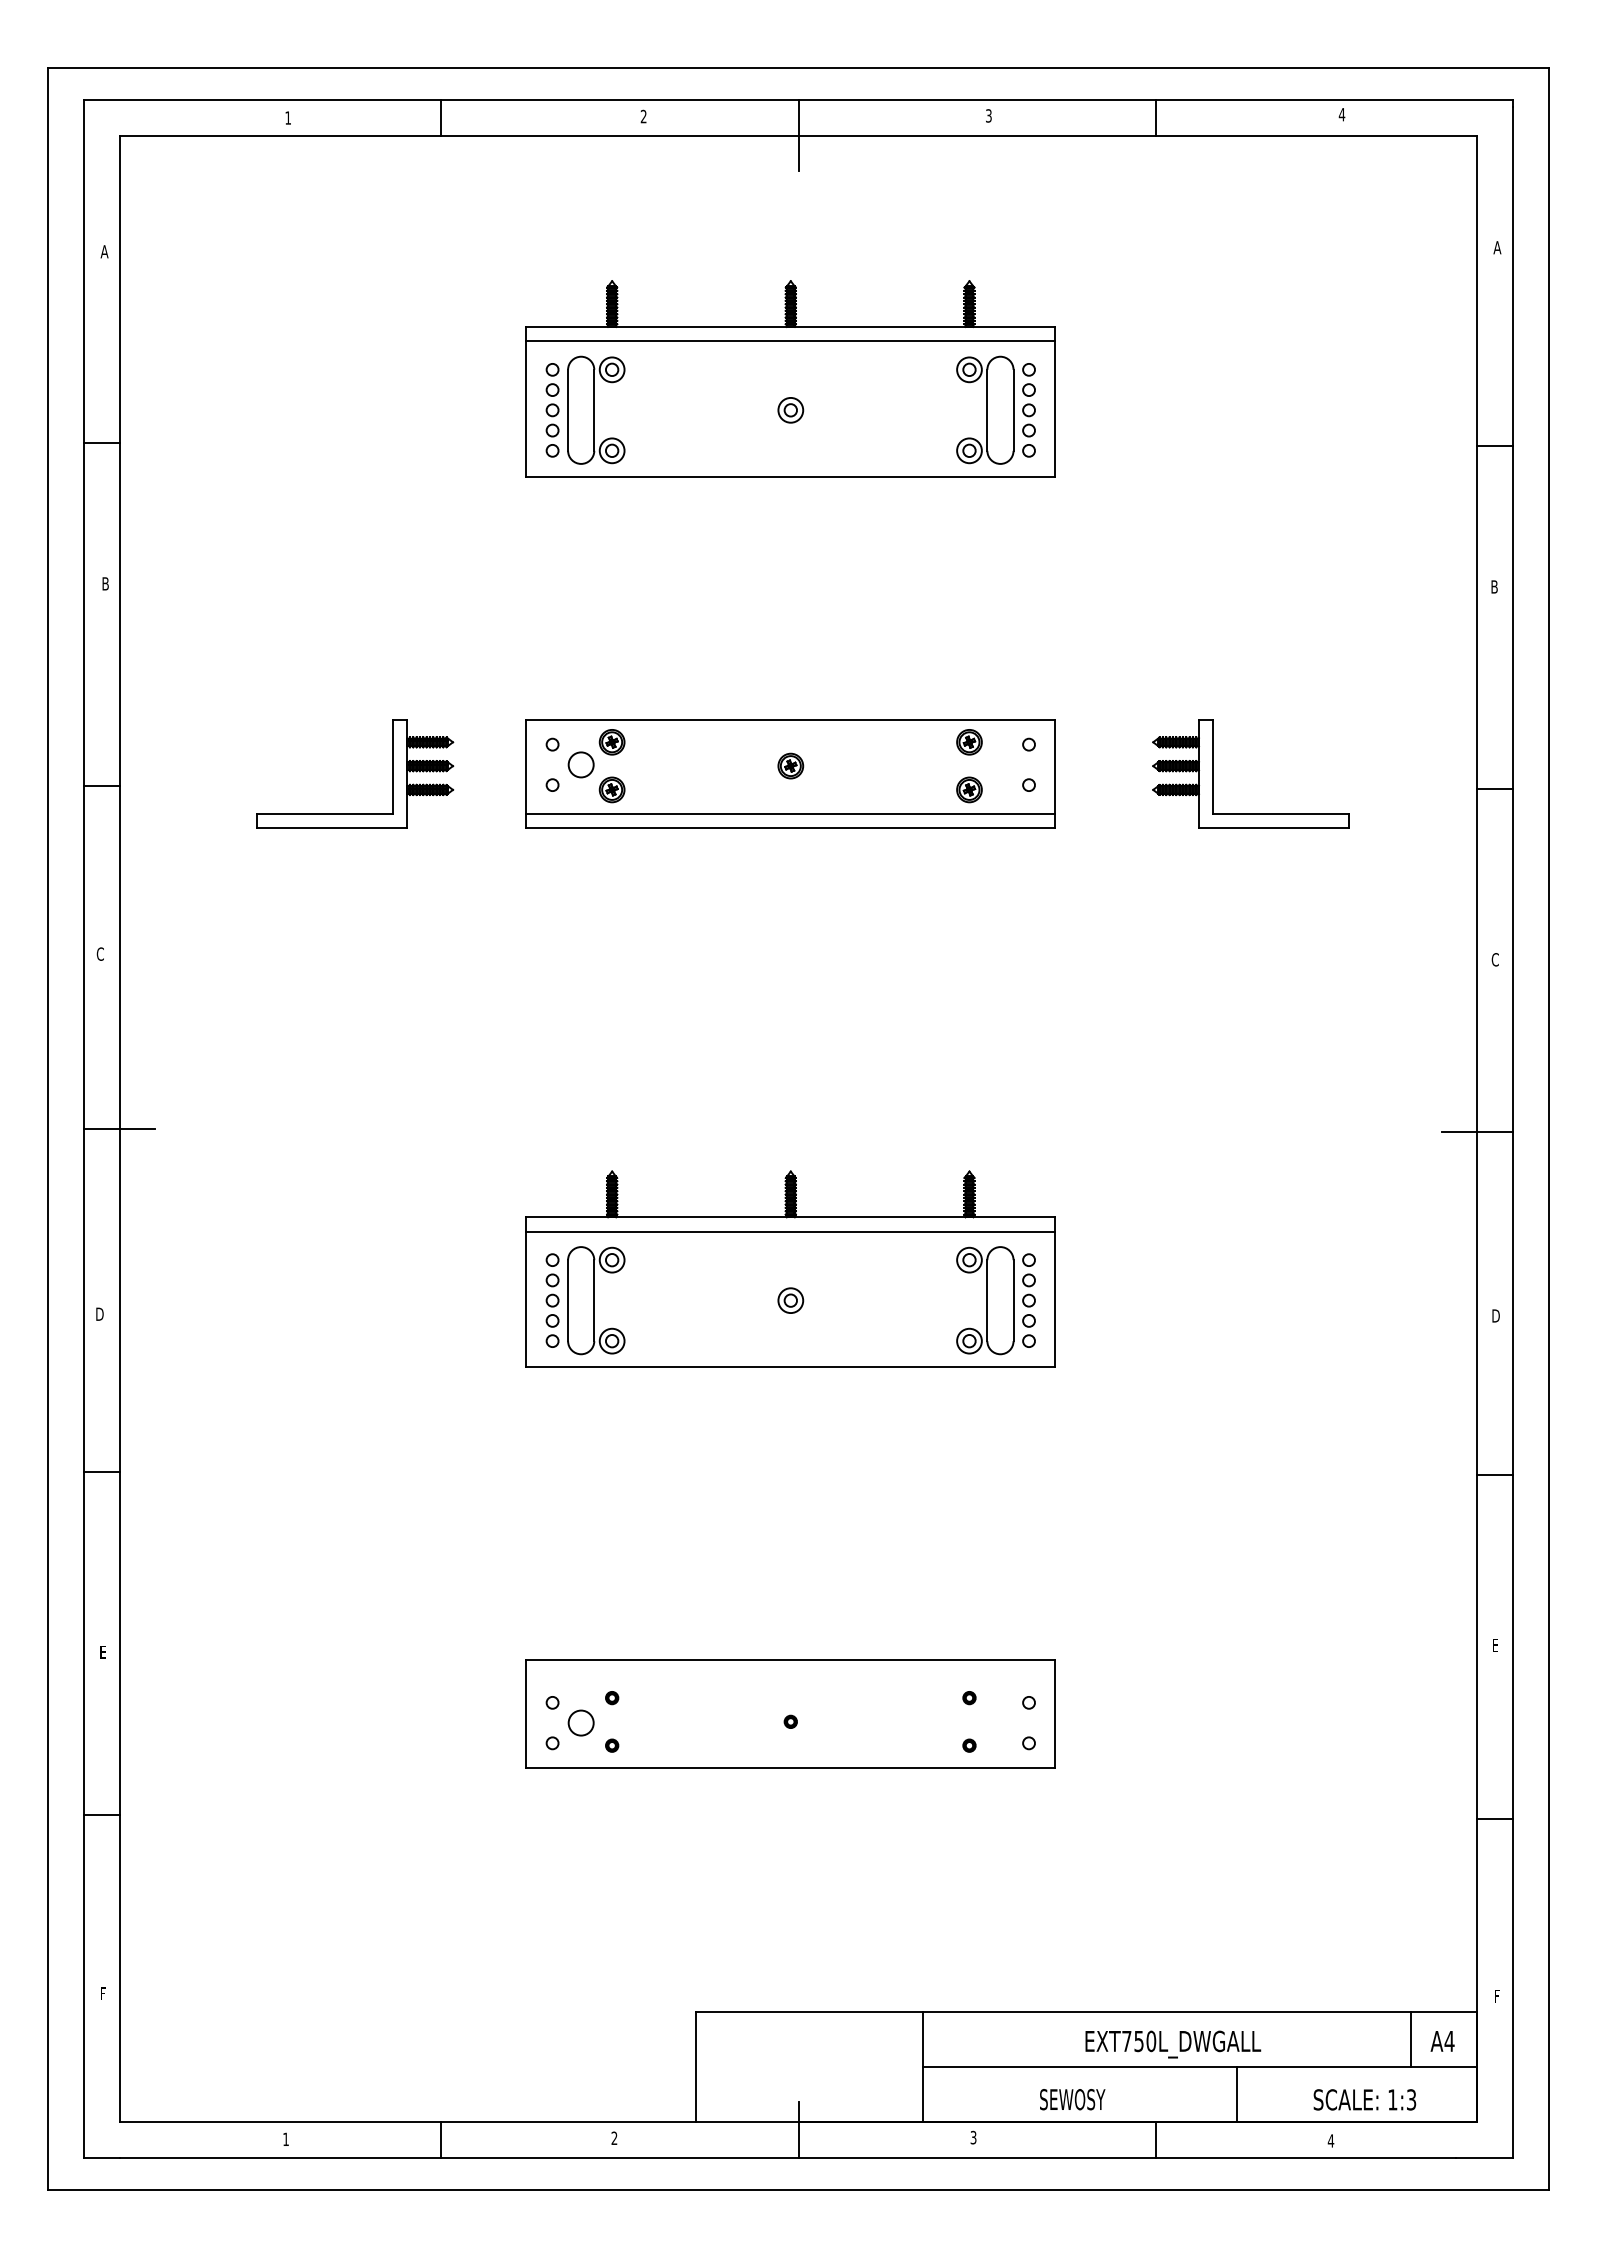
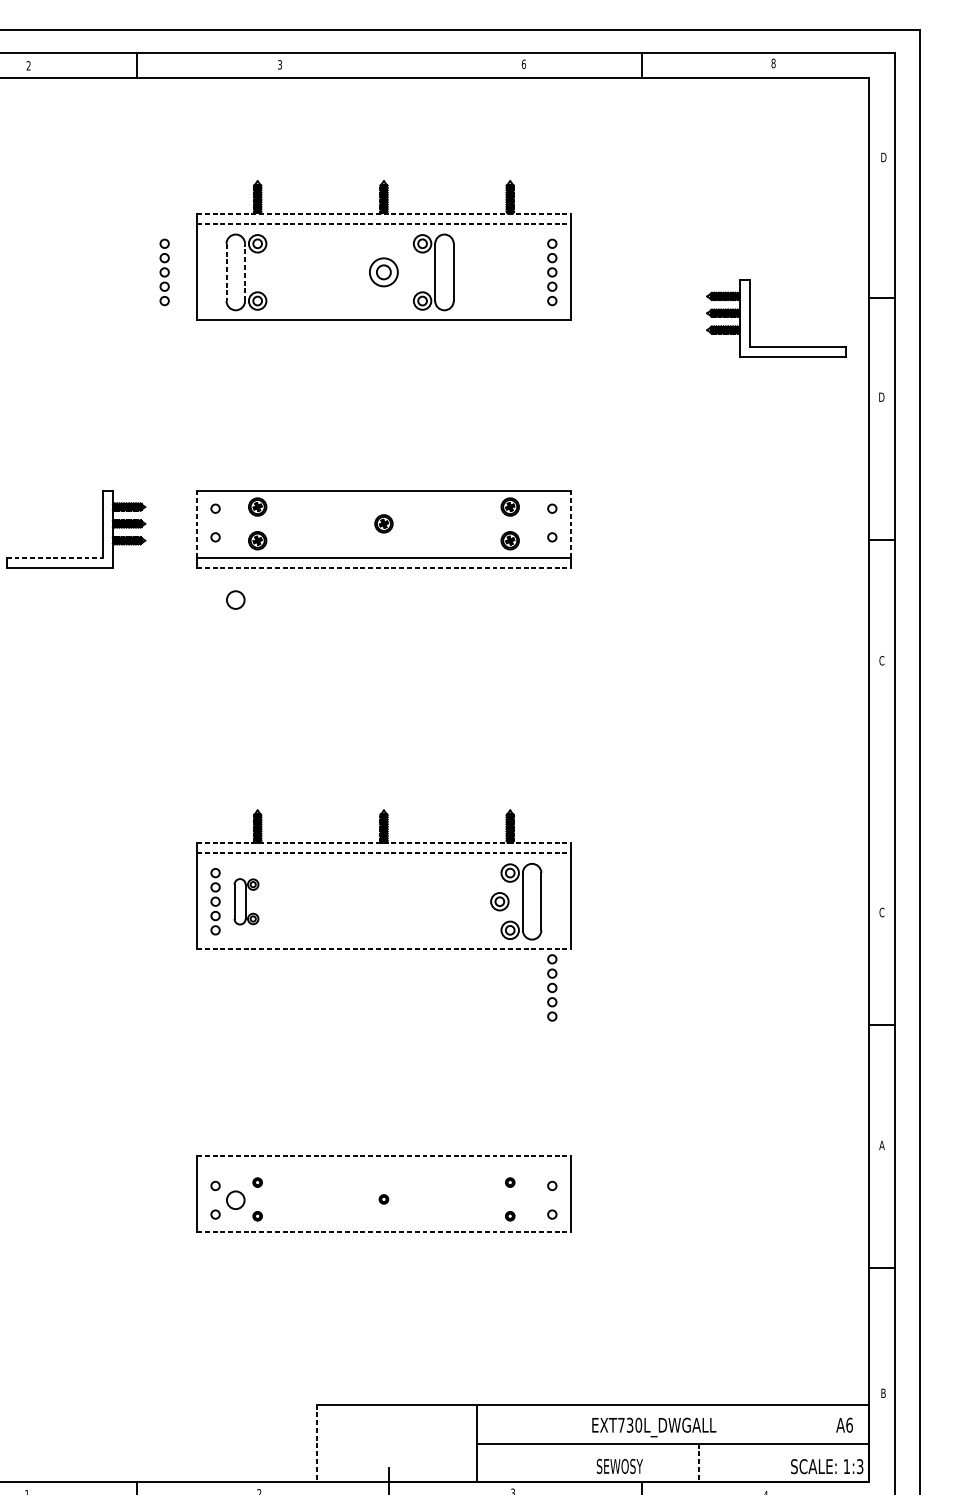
text: (1341, 114) -> (773, 63), 4 -> 8
text: (988, 115) -> (523, 64), 3 -> 6
text: (643, 116) -> (279, 64), 2 -> 3
text: (287, 117) -> (28, 65), 1 -> 2
line: (798, 135) -> (389, 78), removed
text: (1497, 247) -> (883, 157), A -> D
line: (791, 326) -> (384, 213), solid -> dashed
line: (791, 341) -> (384, 223), solid -> dashed
line: (594, 409) -> (245, 271), solid -> dashed
part: (985, 409) -> (433, 271), moved
part: (552, 410) -> (164, 272), moved
line: (568, 410) -> (226, 272), solid -> dashed
part: (790, 410) -> (383, 272), size x1.6
text: (1495, 587) -> (882, 397), B -> D
circle: (580, 764) -> (235, 599), moved
line: (526, 766) -> (197, 524), solid -> dashed
line: (1055, 766) -> (571, 524), solid -> dashed
part: (1213, 773) -> (749, 318), moved
line: (325, 813) -> (55, 557), solid -> dashed
line: (791, 828) -> (384, 567), solid -> dashed
line: (1477, 1132) -> (869, 782), removed
line: (791, 1217) -> (384, 842), solid -> dashed
line: (791, 1231) -> (384, 852), solid -> dashed
part: (596, 1300) -> (246, 901), size x0.6
part: (790, 1300) -> (499, 901), moved
part: (1028, 1300) -> (551, 987), moved
text: (1495, 1315) -> (882, 912), D -> C
line: (791, 1367) -> (384, 948), solid -> dashed
text: (1495, 1644) -> (882, 1144), E -> A
line: (791, 1659) -> (384, 1155), solid -> dashed
line: (791, 1768) -> (384, 1232), solid -> dashed
text: (1497, 1995) -> (883, 1392), F -> B
line: (1410, 2039) -> (821, 1423), removed
text: (1139, 2040) -> (630, 1424), EXT750L_DWGALL -> EXT730L_DWGALL
text: (1449, 2041) -> (849, 1425), A4 -> A6
line: (696, 2067) -> (317, 1443), solid -> dashed
line: (1236, 2094) -> (698, 1462), solid -> dashed
text: (1072, 2099) -> (619, 1466), moved
text: (1364, 2099) -> (826, 1466), moved

